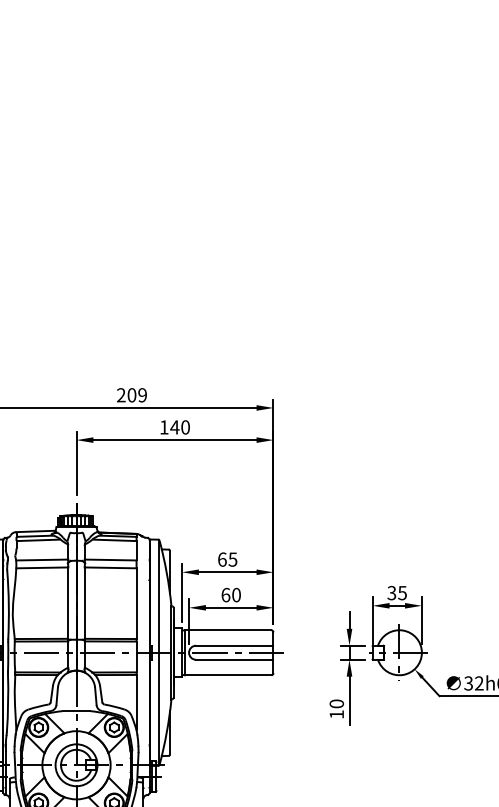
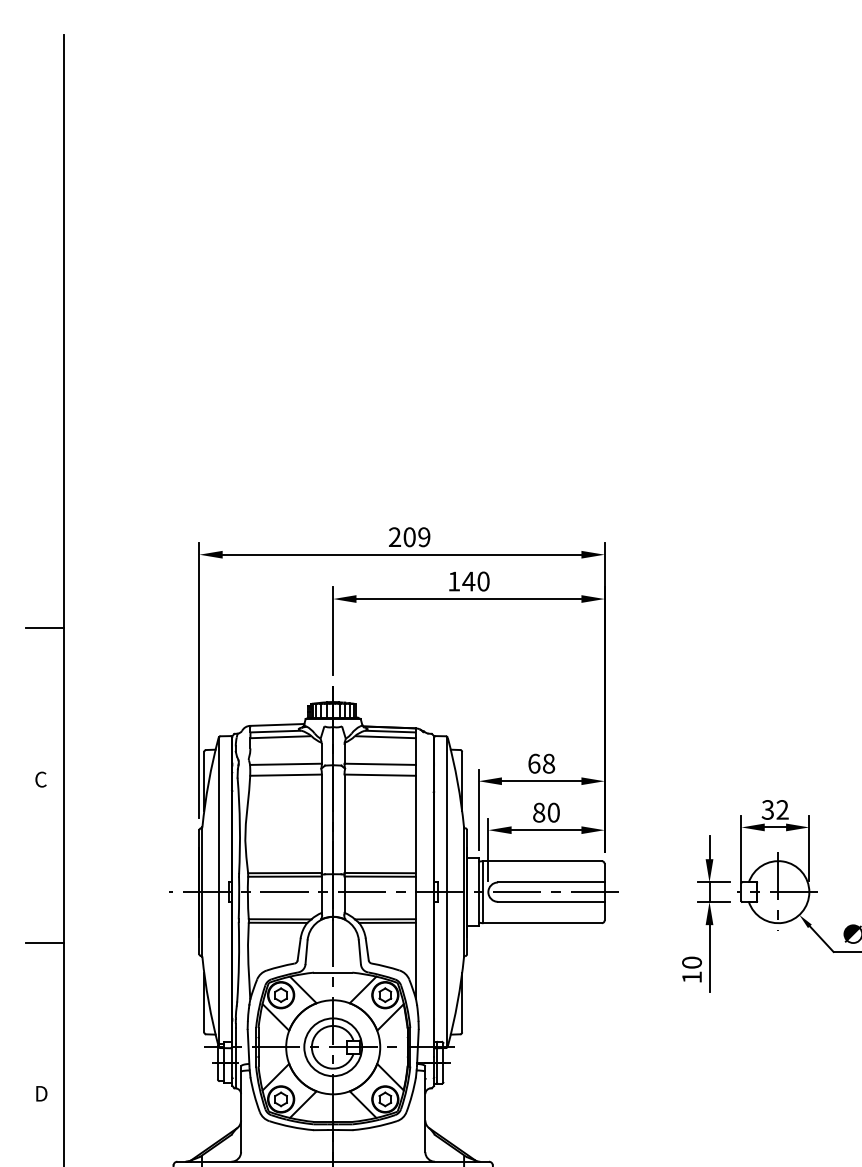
text: (232, 559) -> (548, 763), 65 -> 68
text: (402, 592) -> (782, 809), 35 -> 32
text: (226, 594) -> (539, 812), 60 -> 80

